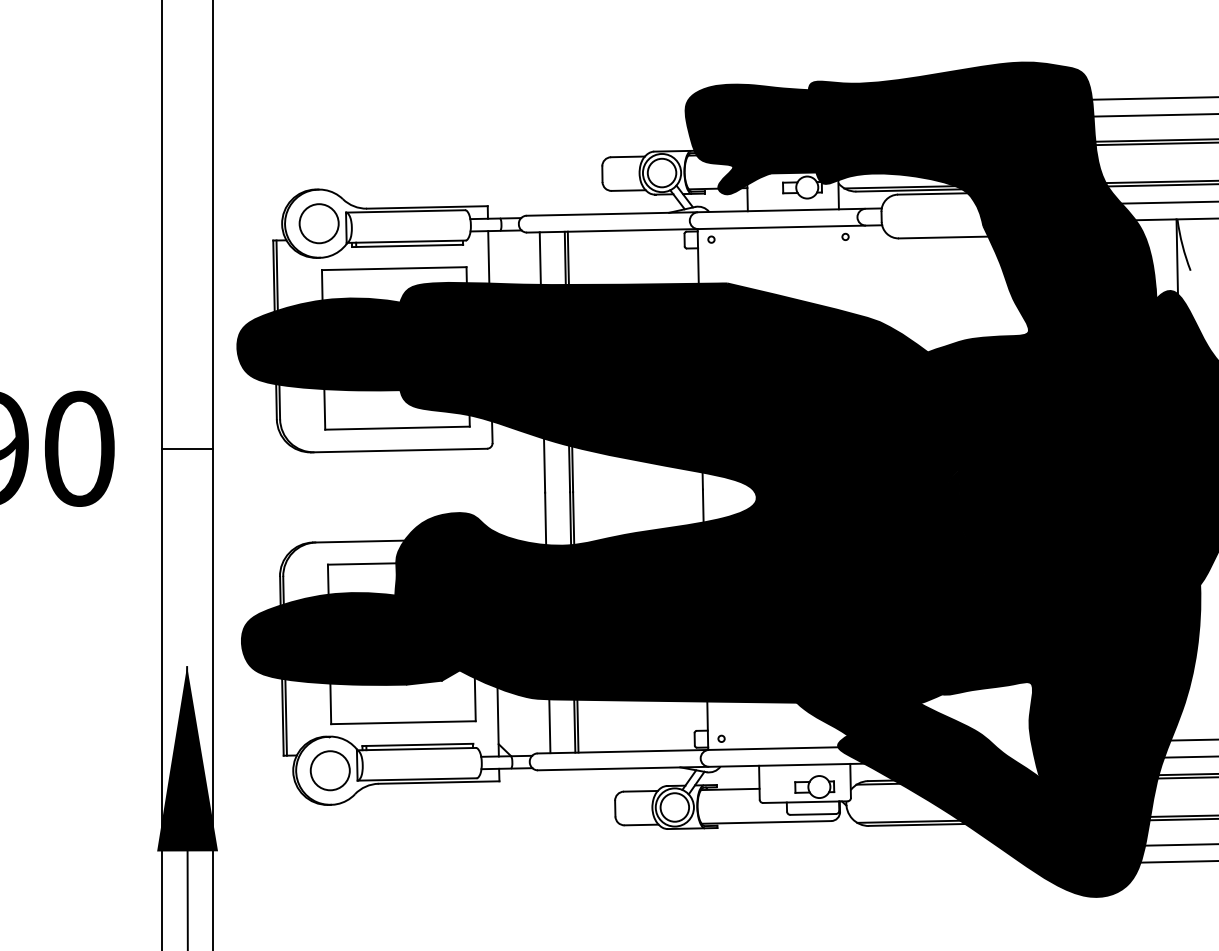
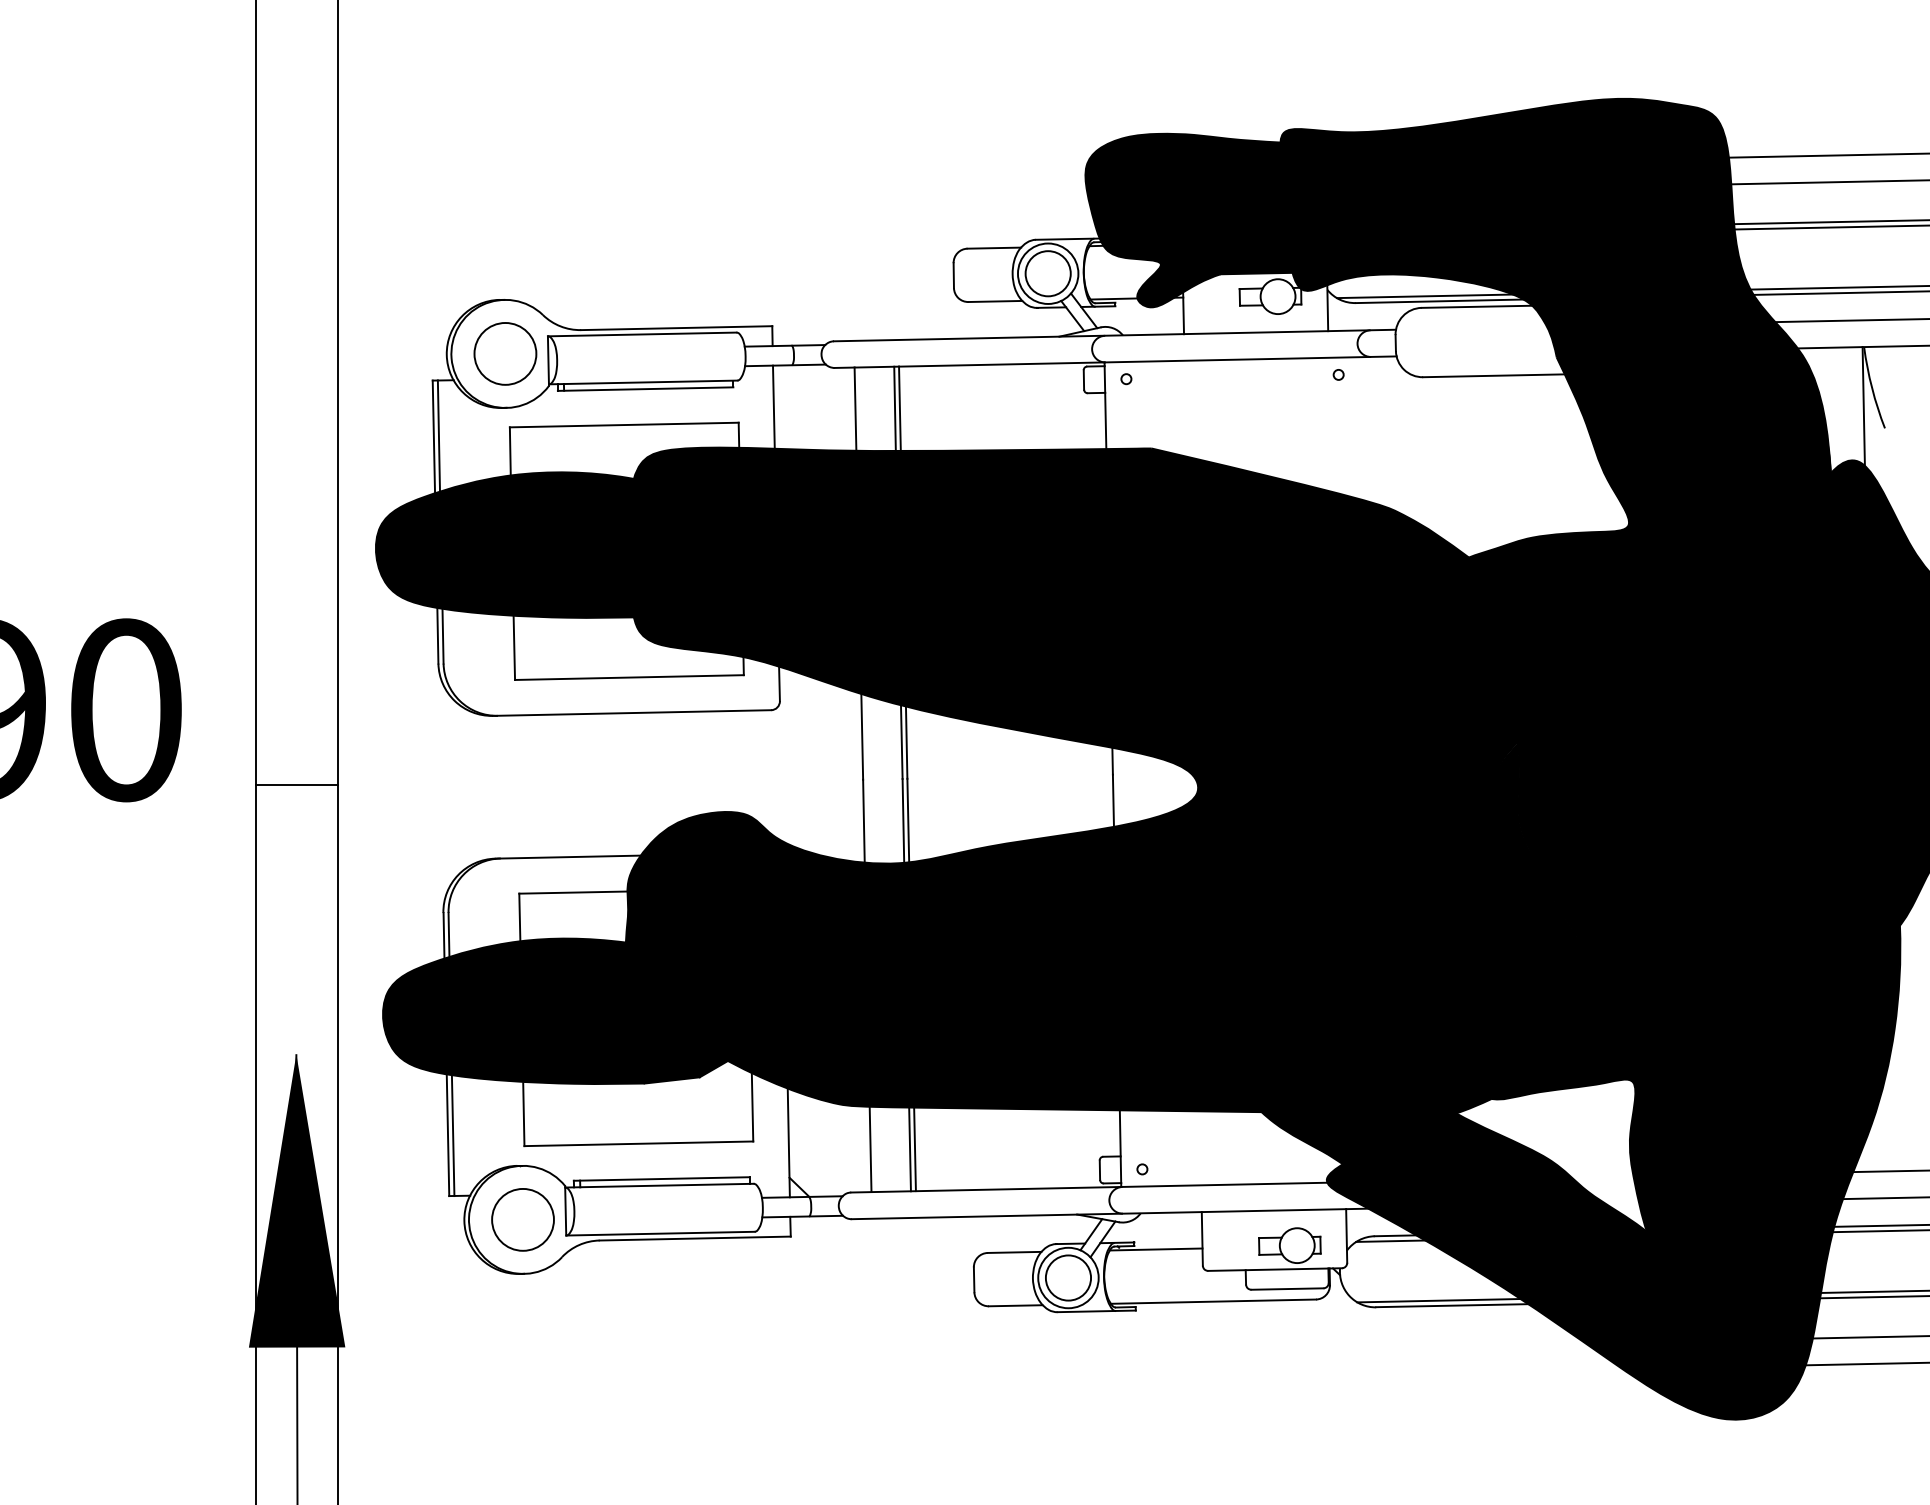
line: (187, 448) -> (296, 784), moved

